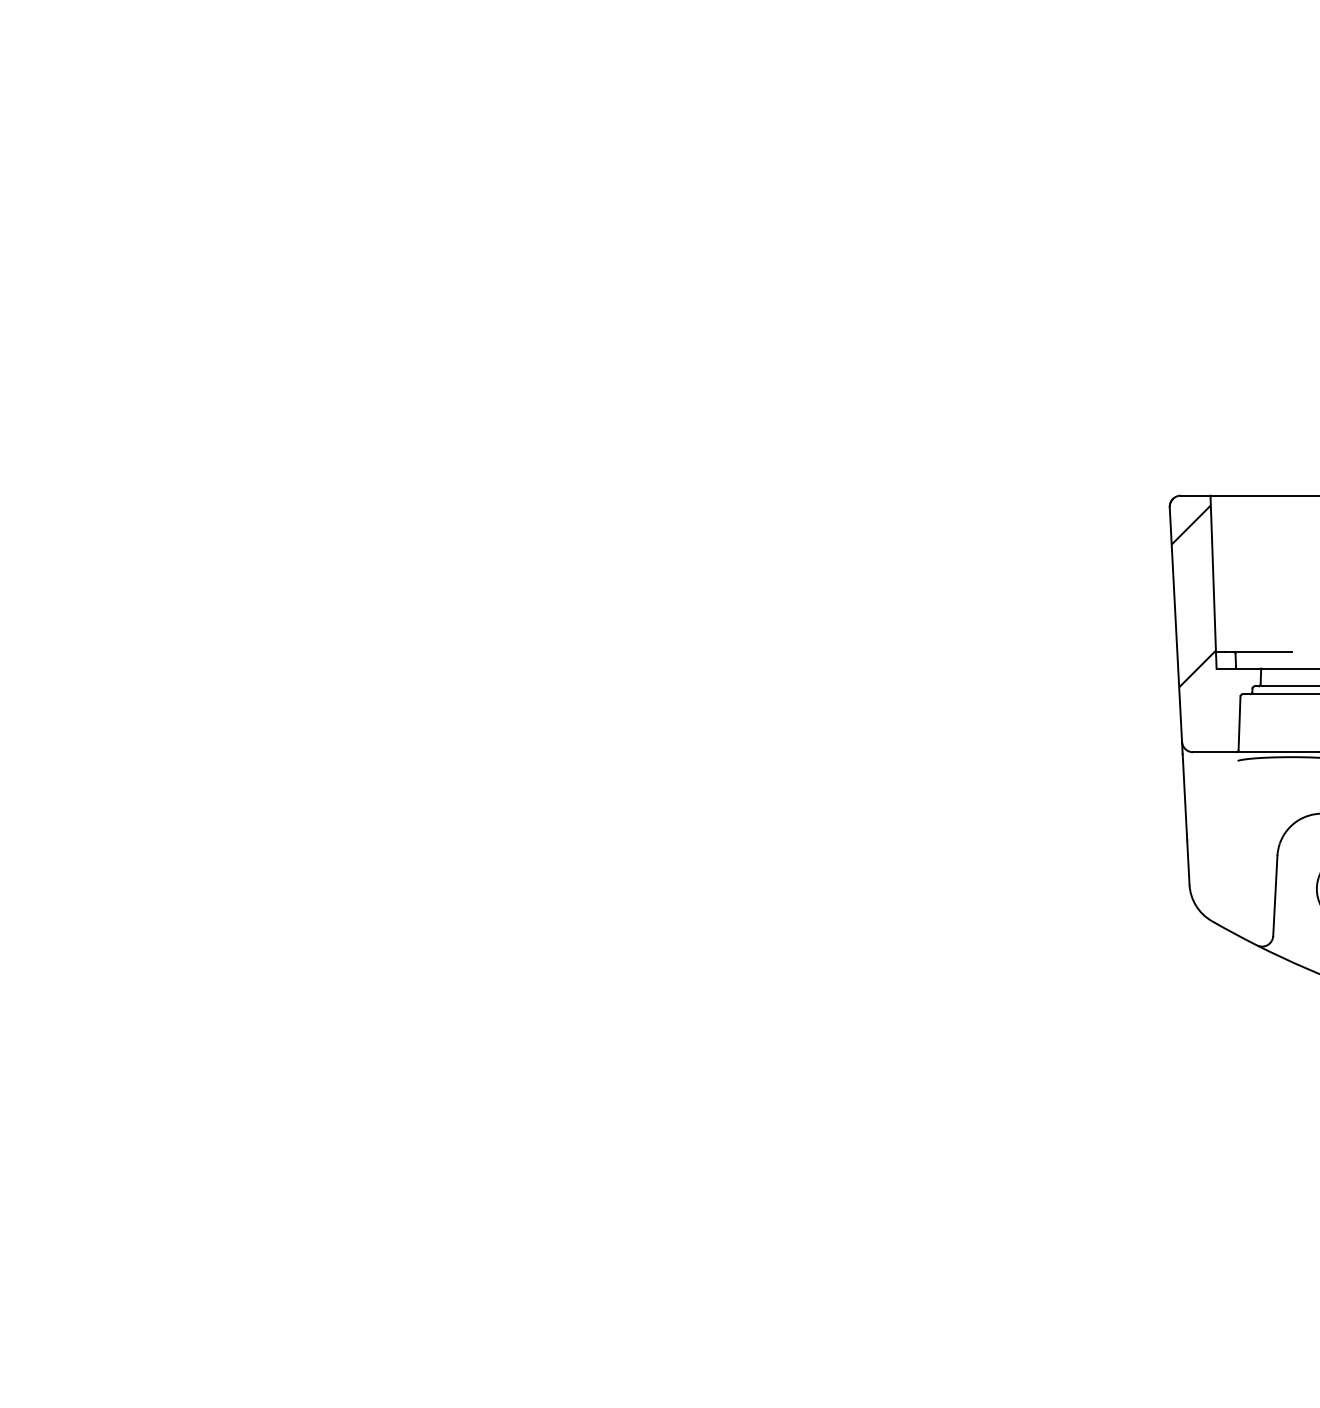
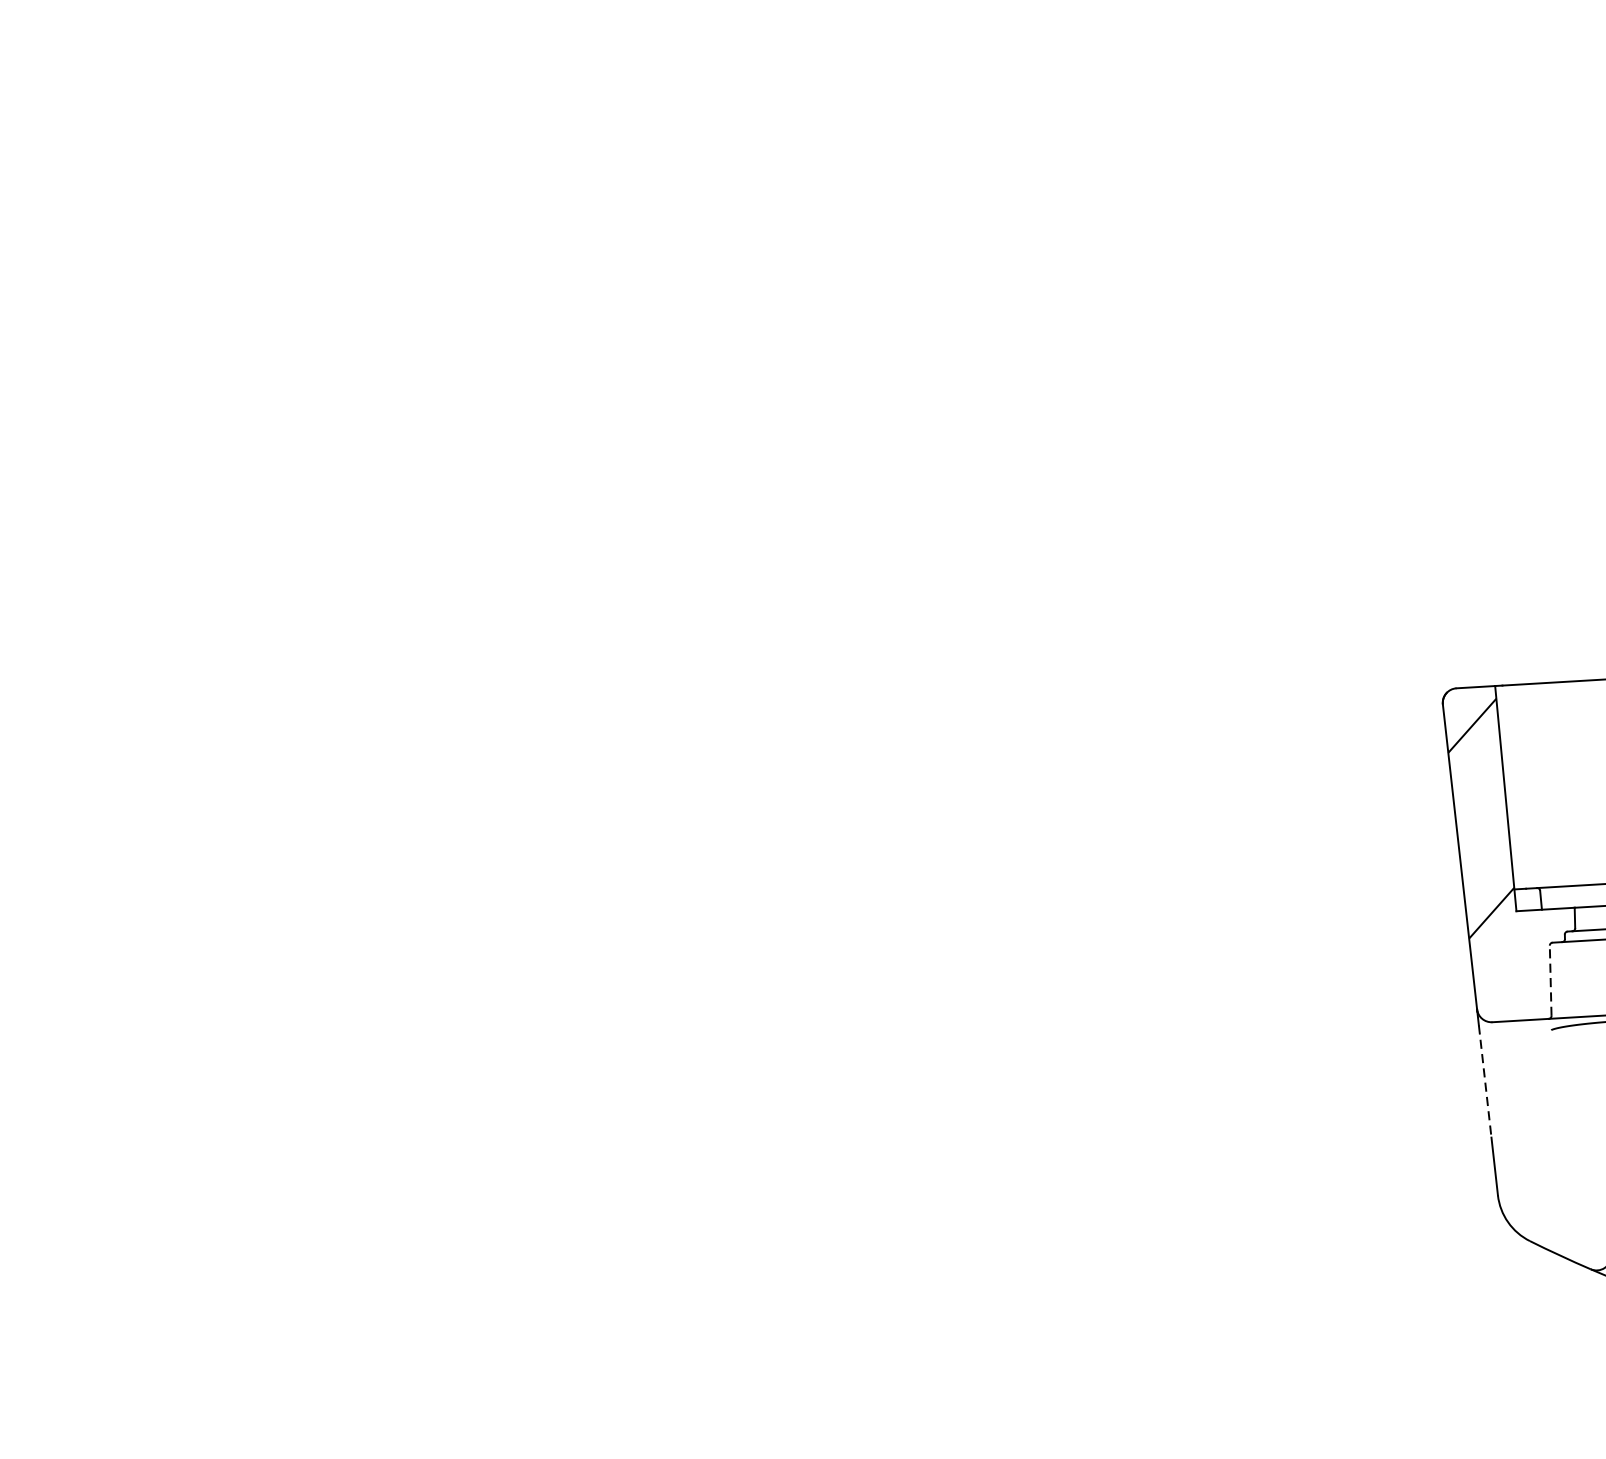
line: (1239, 723) -> (1550, 981), solid -> dashed
line: (1184, 797) -> (1484, 1081), solid -> dashed

